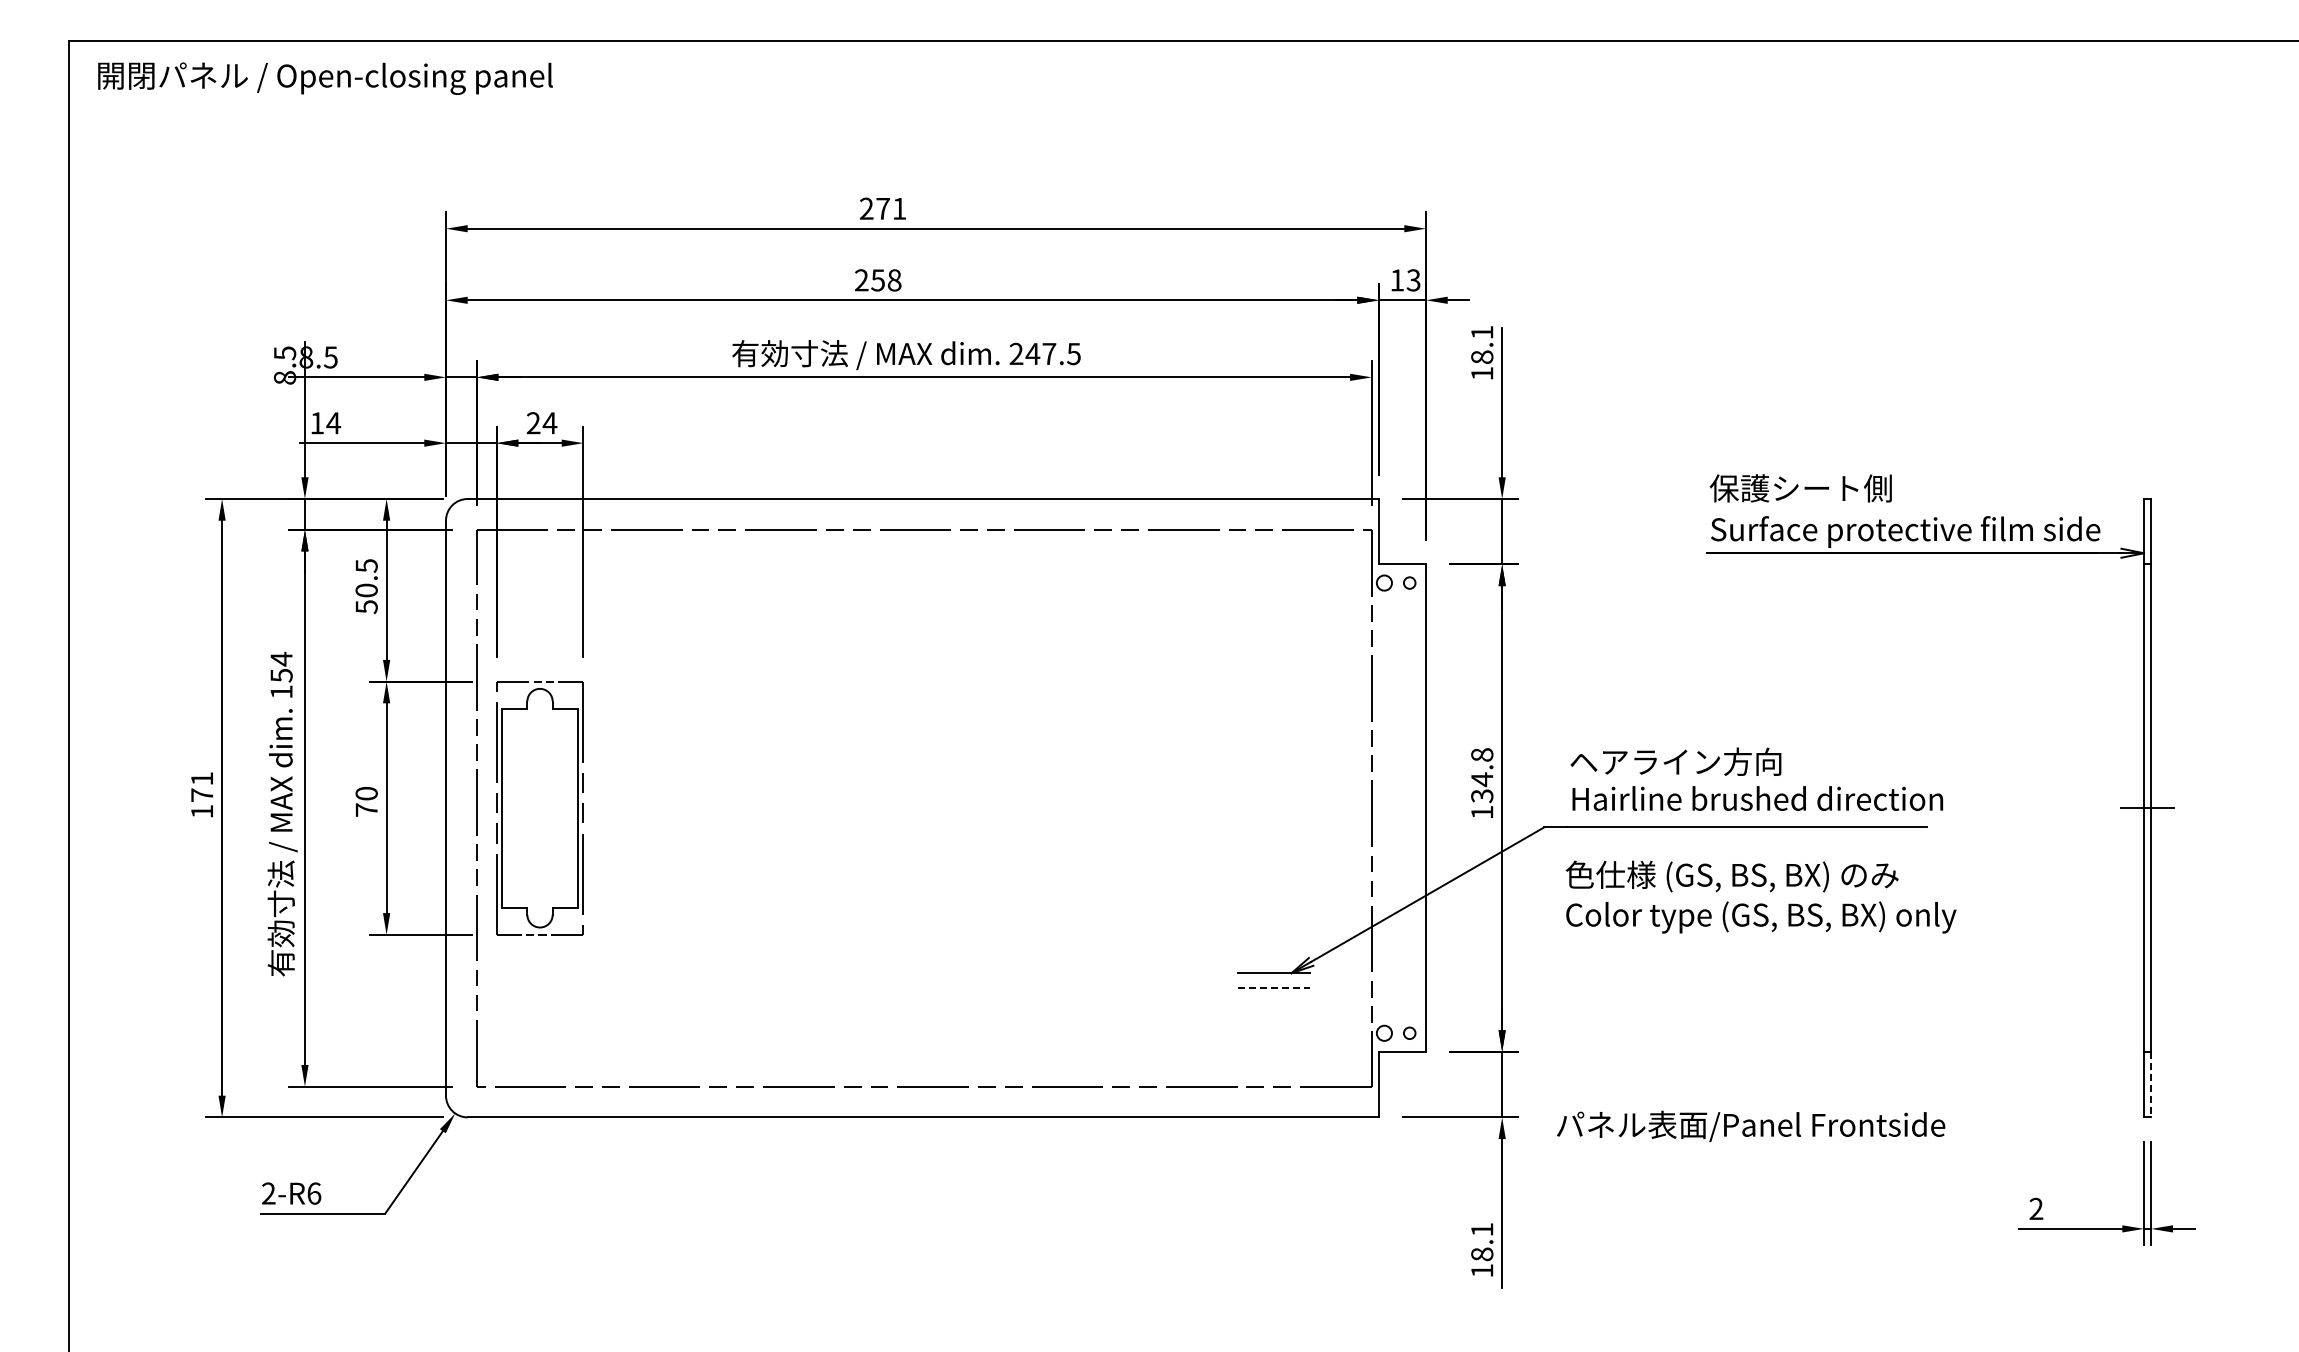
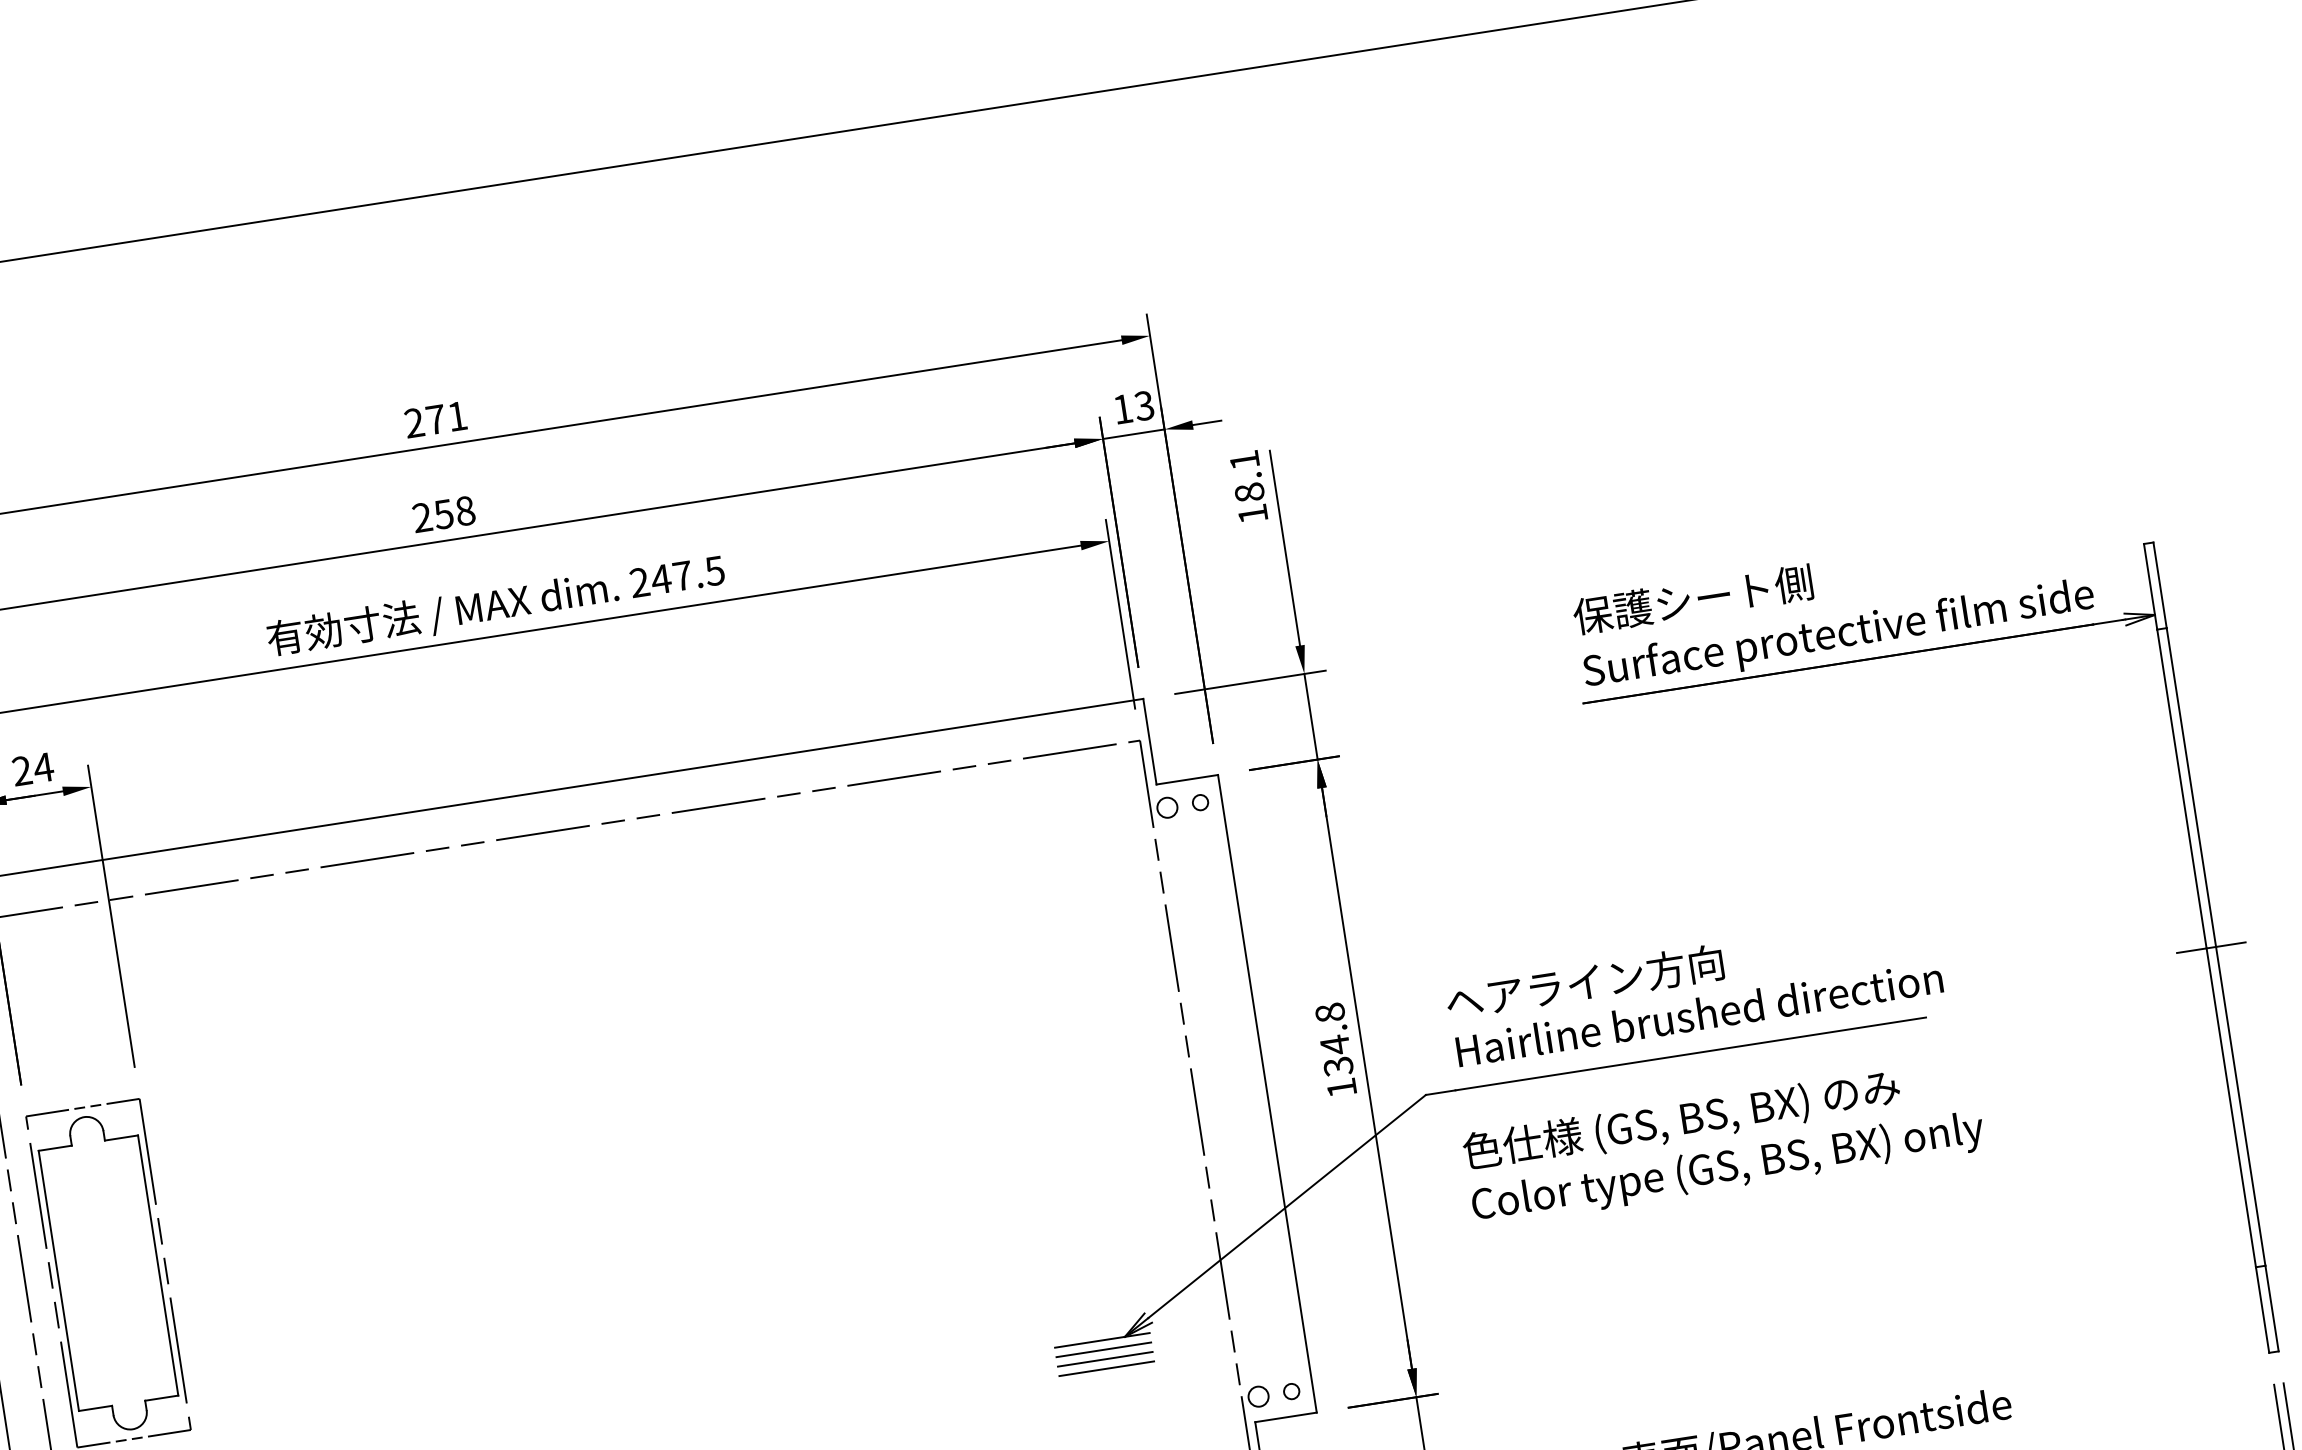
line: (1274, 980) -> (1104, 1349), added
line: (1274, 987) -> (1105, 1359), dashed -> solid
line: (1274, 994) -> (1106, 1368), added
line: (2151, 1084) -> (2272, 1308), dashed -> solid

